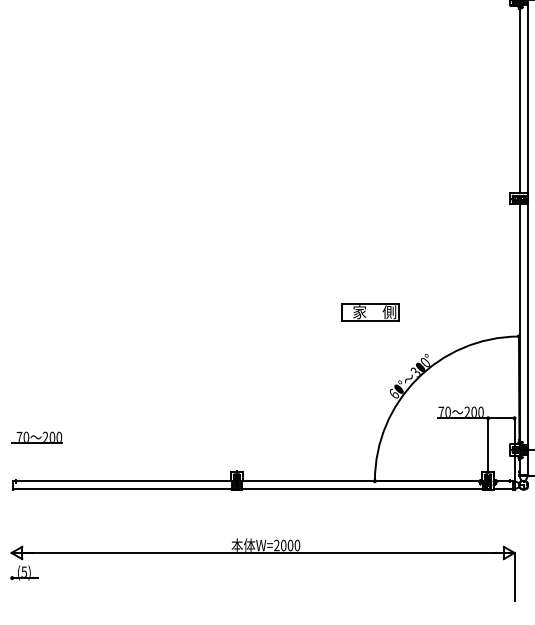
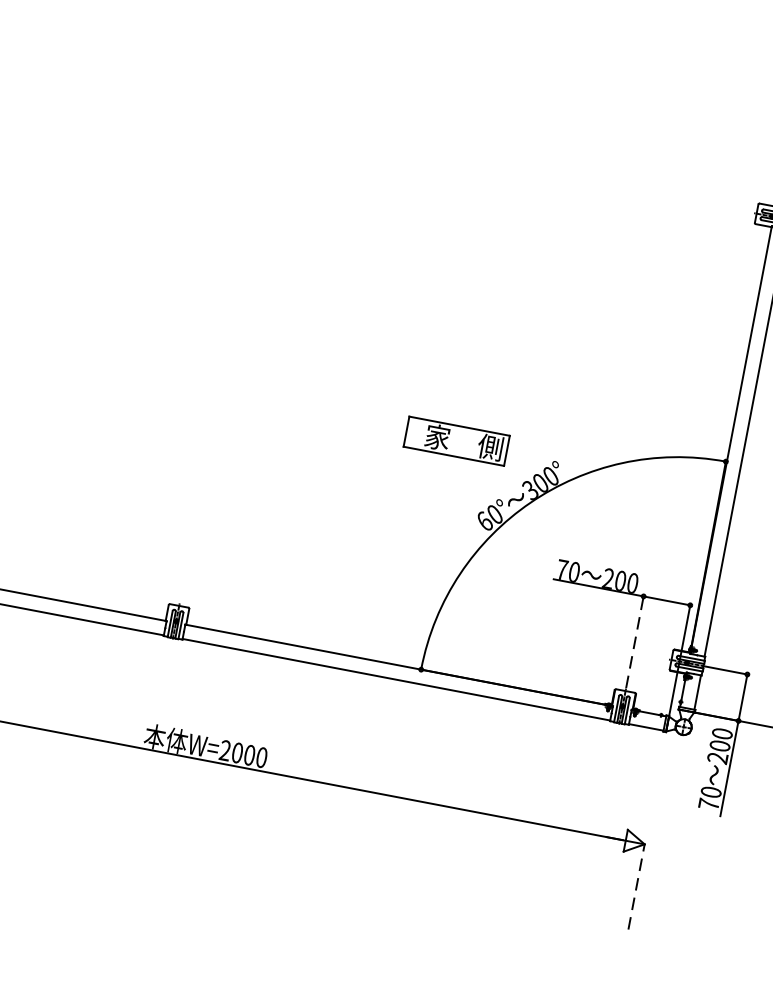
part: (370, 312) -> (456, 441), moved
line: (488, 444) -> (635, 642), solid -> dashed
line: (514, 576) -> (636, 886), solid -> dashed

